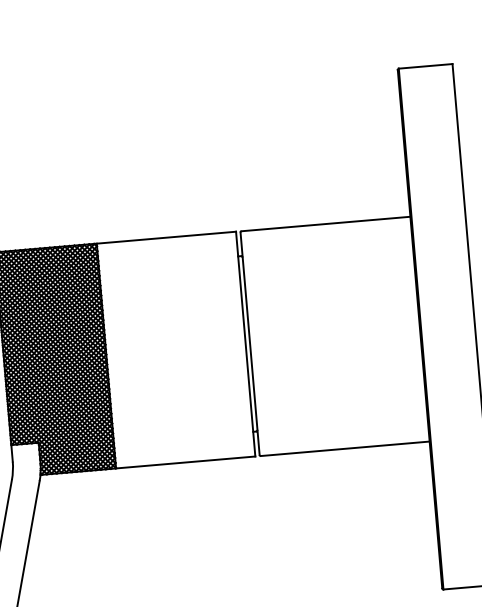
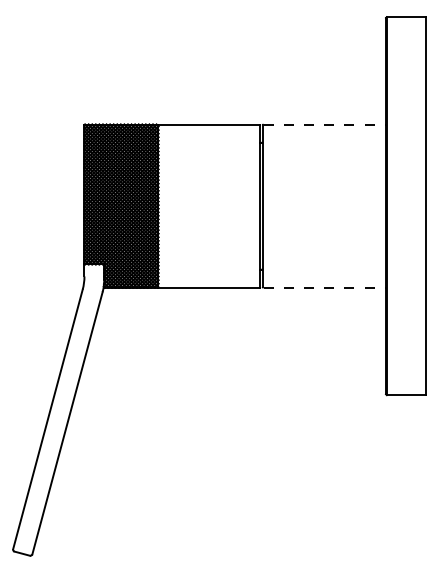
line: (326, 223) -> (325, 124), solid -> dashed
line: (346, 448) -> (325, 287), solid -> dashed

